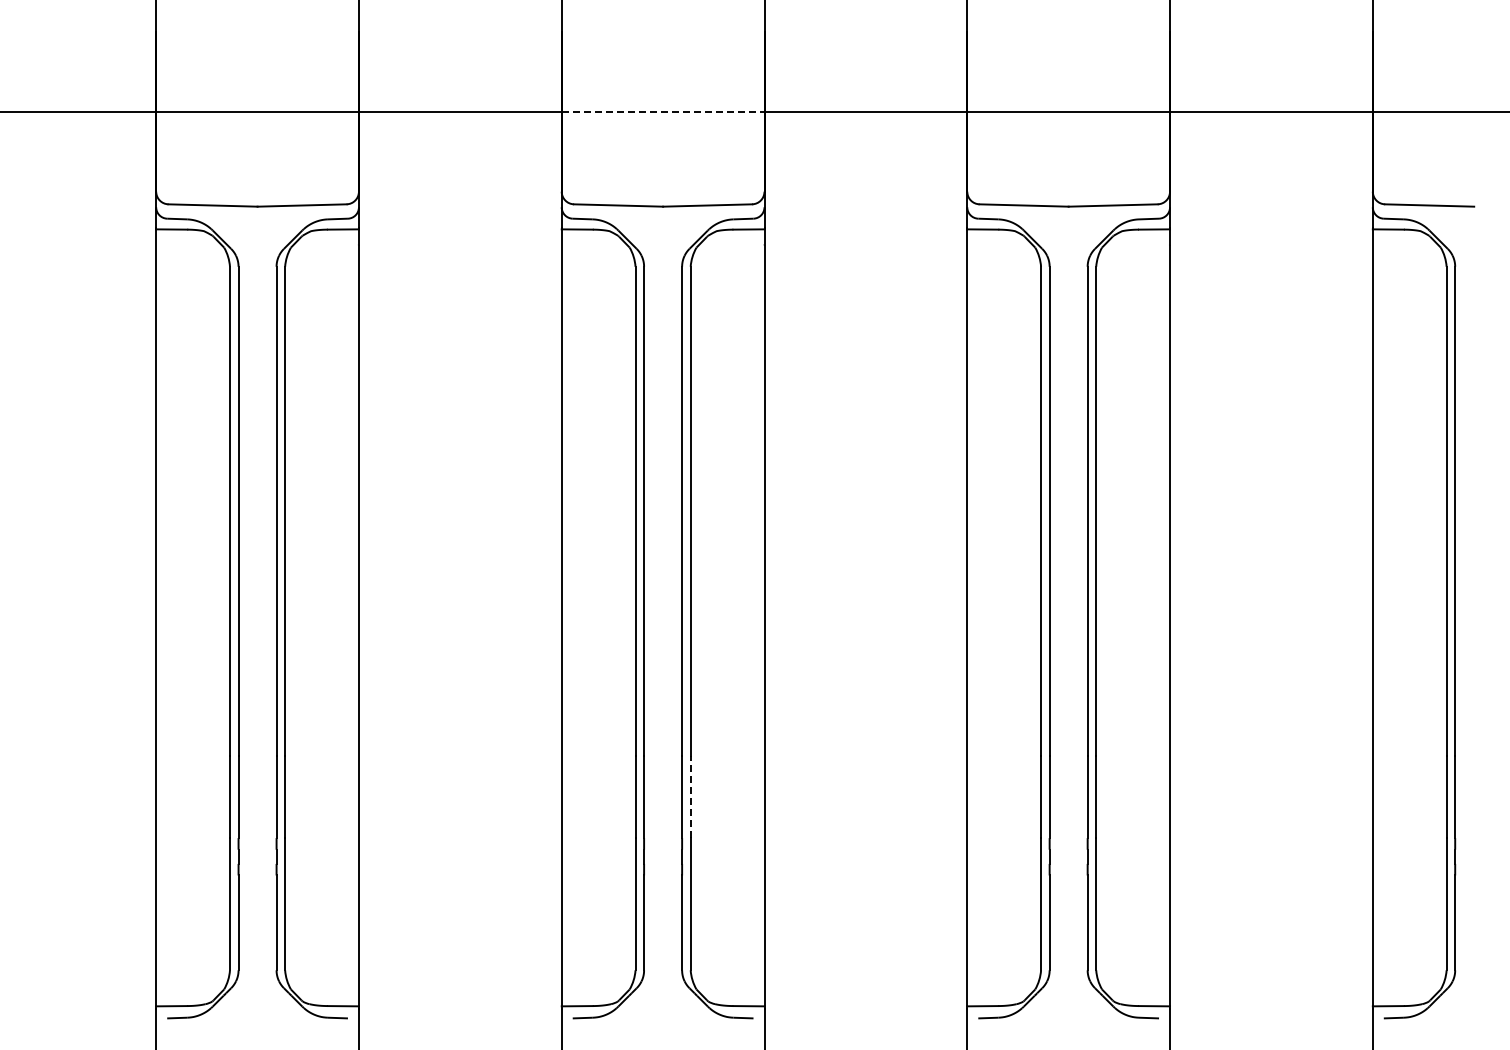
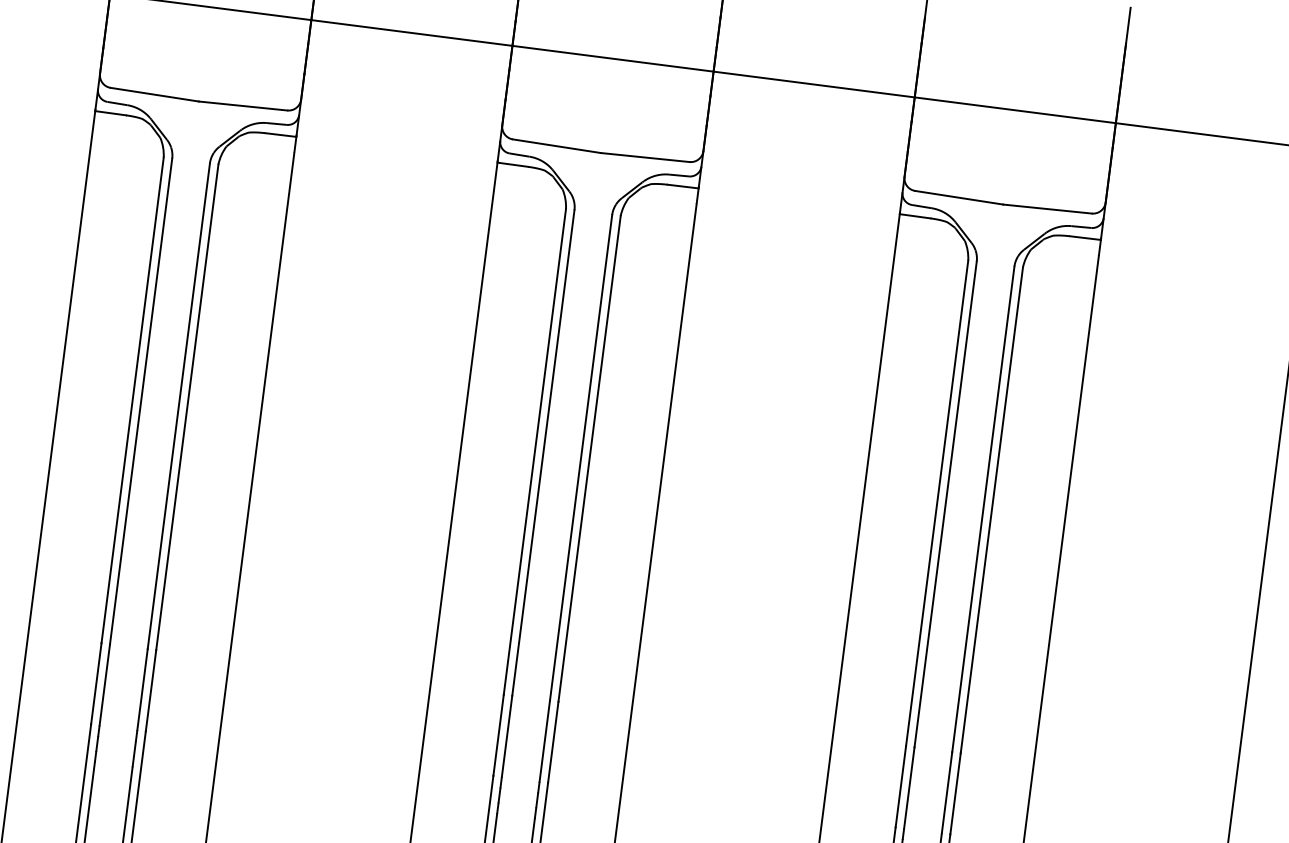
line: (663, 111) -> (613, 58), dashed -> solid
line: (690, 797) -> (553, 742), dashed -> solid

